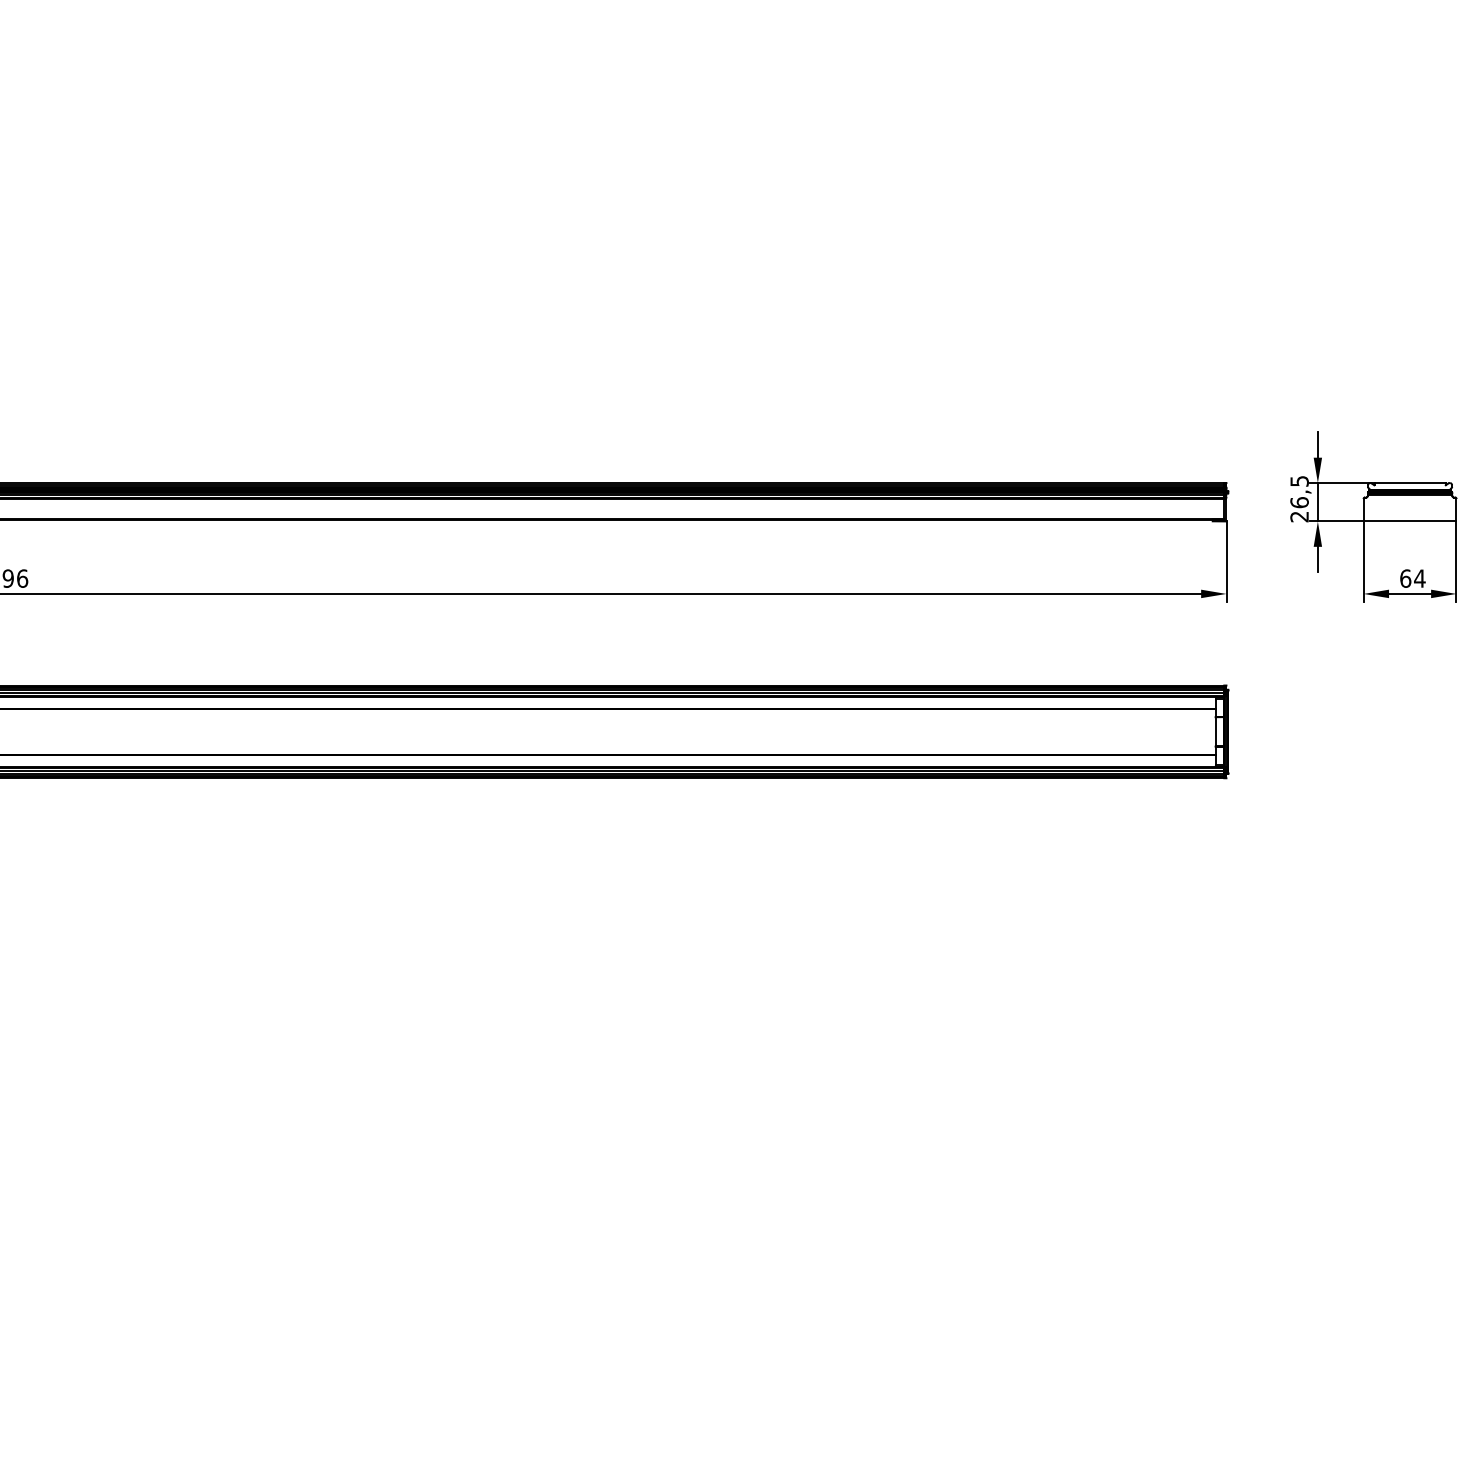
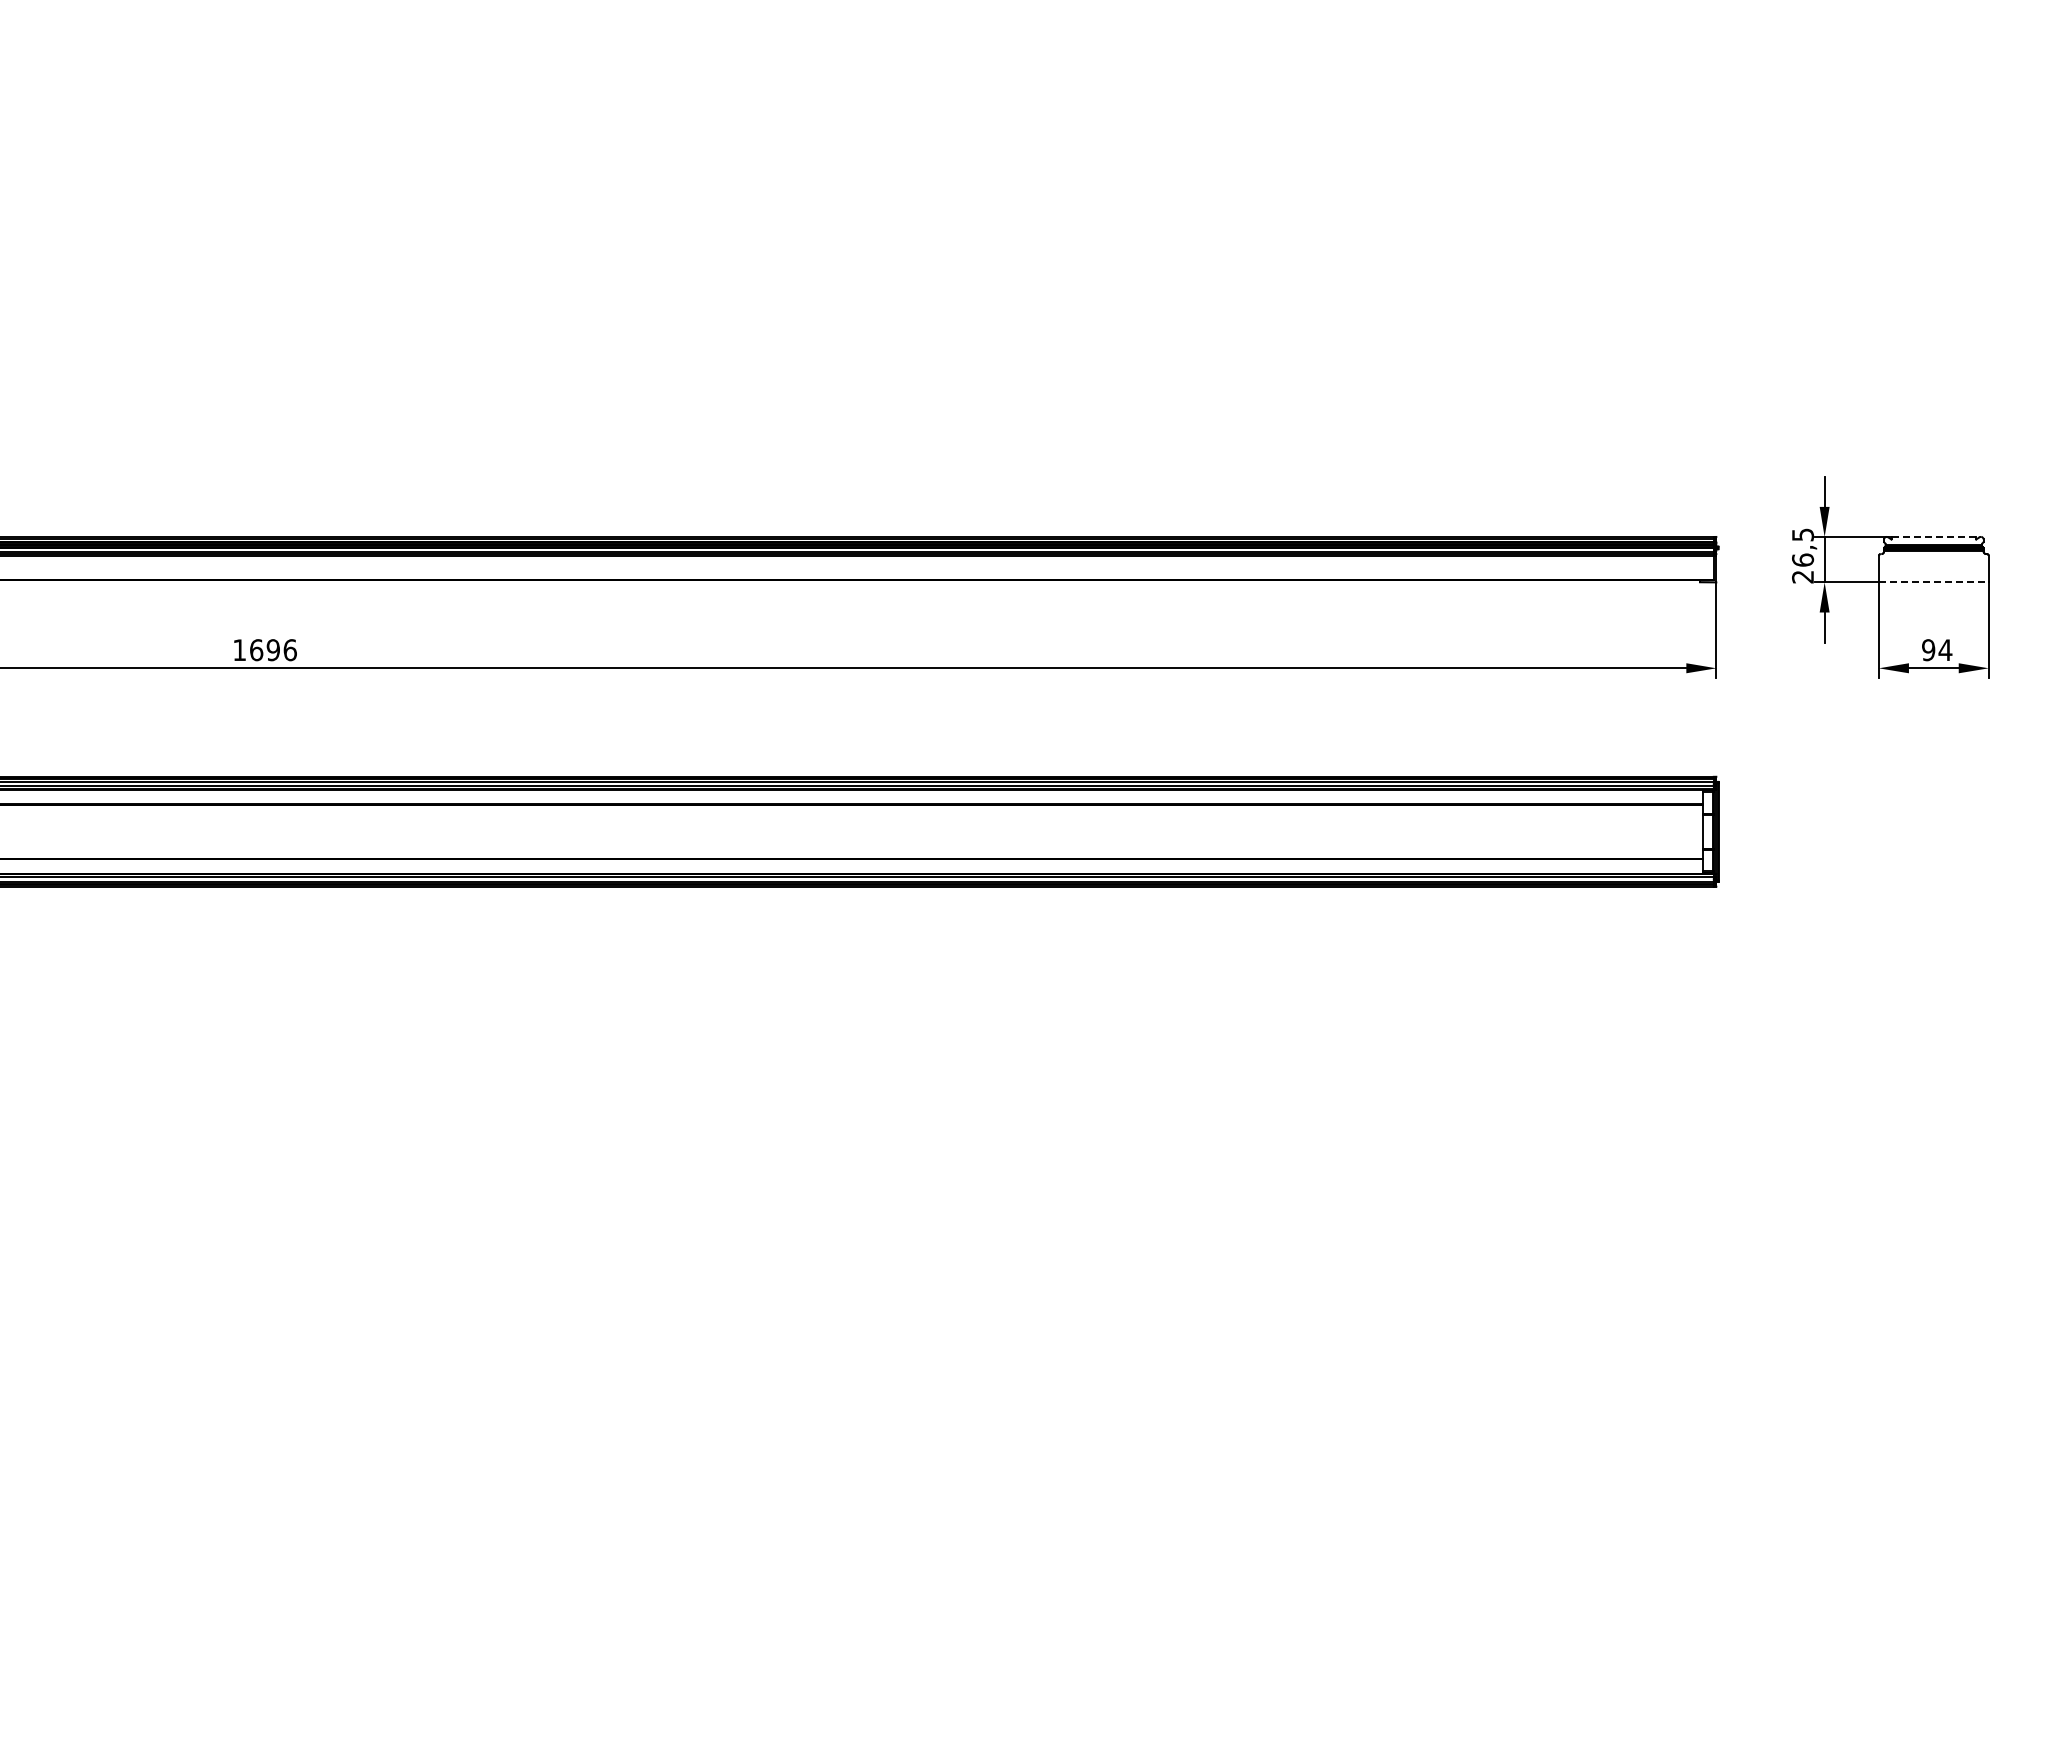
line: (1410, 482) -> (1934, 536), solid -> dashed
line: (1409, 521) -> (1933, 582), solid -> dashed
text: (1405, 578) -> (1928, 650), 64 -> 94

